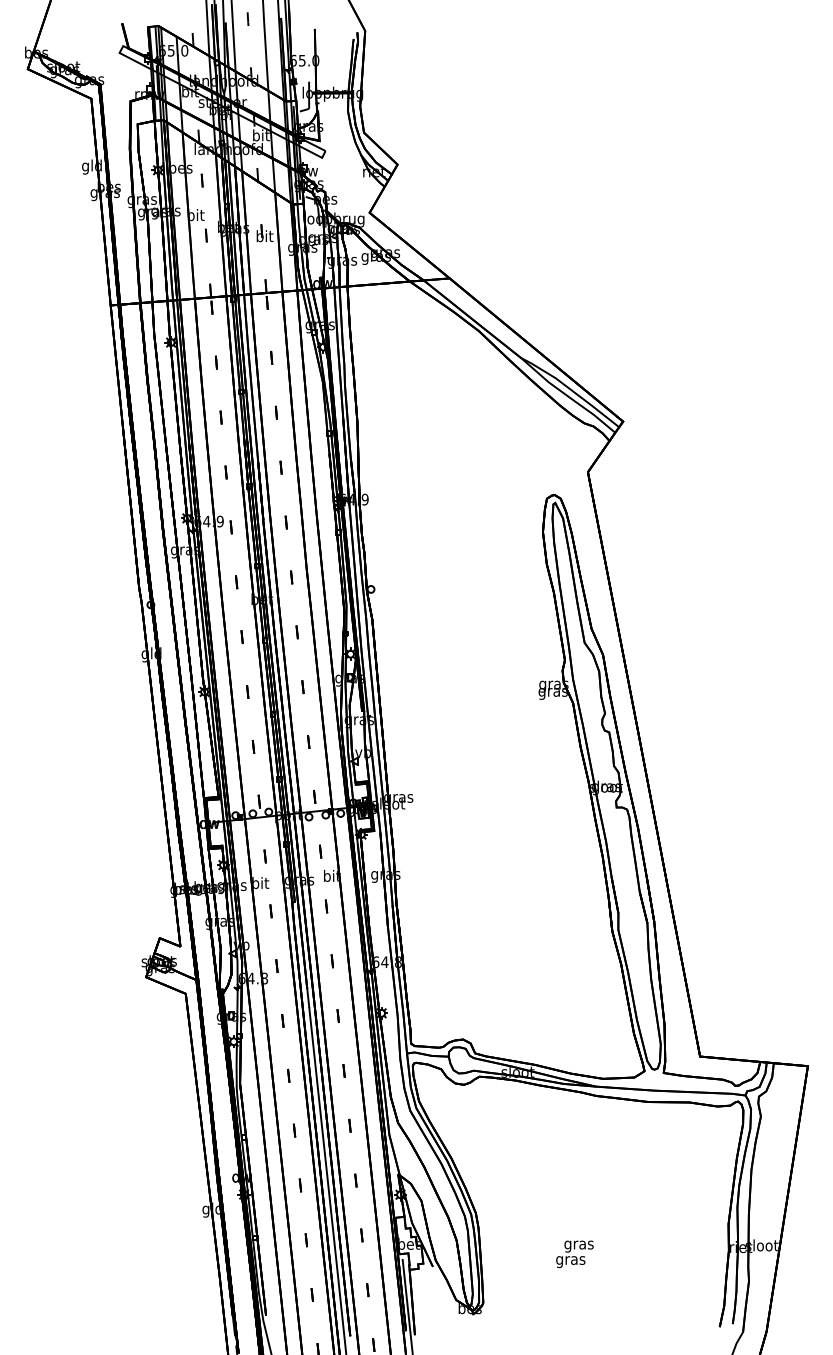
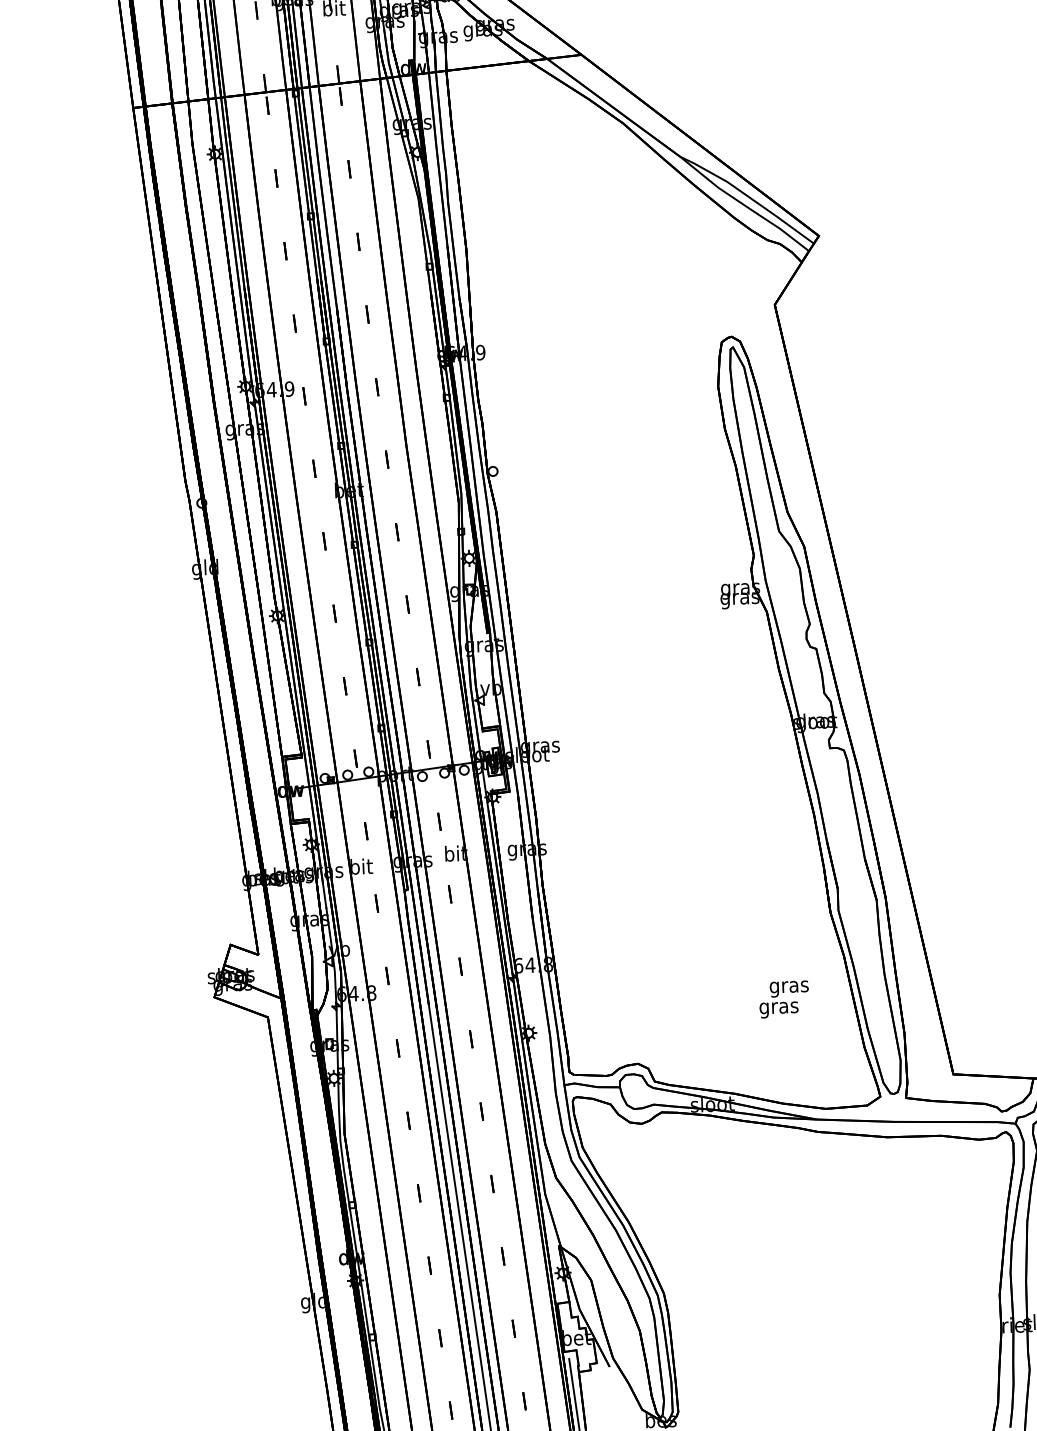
text: (574, 1254) -> (783, 999), moved

